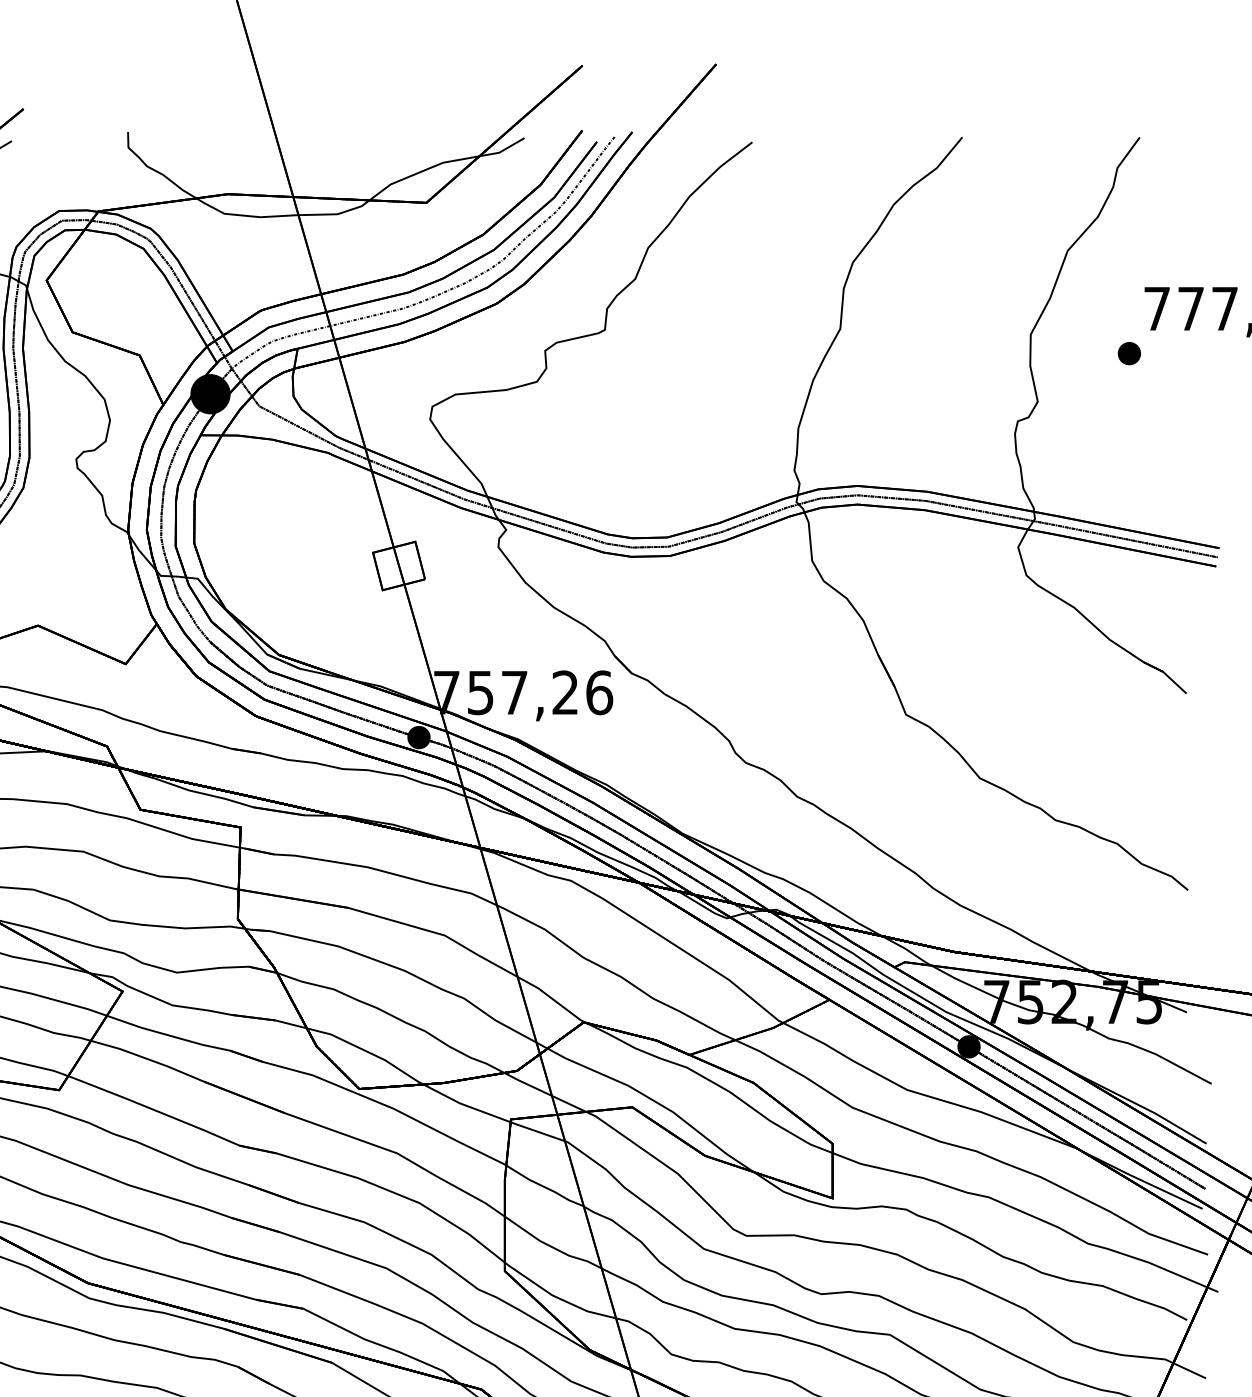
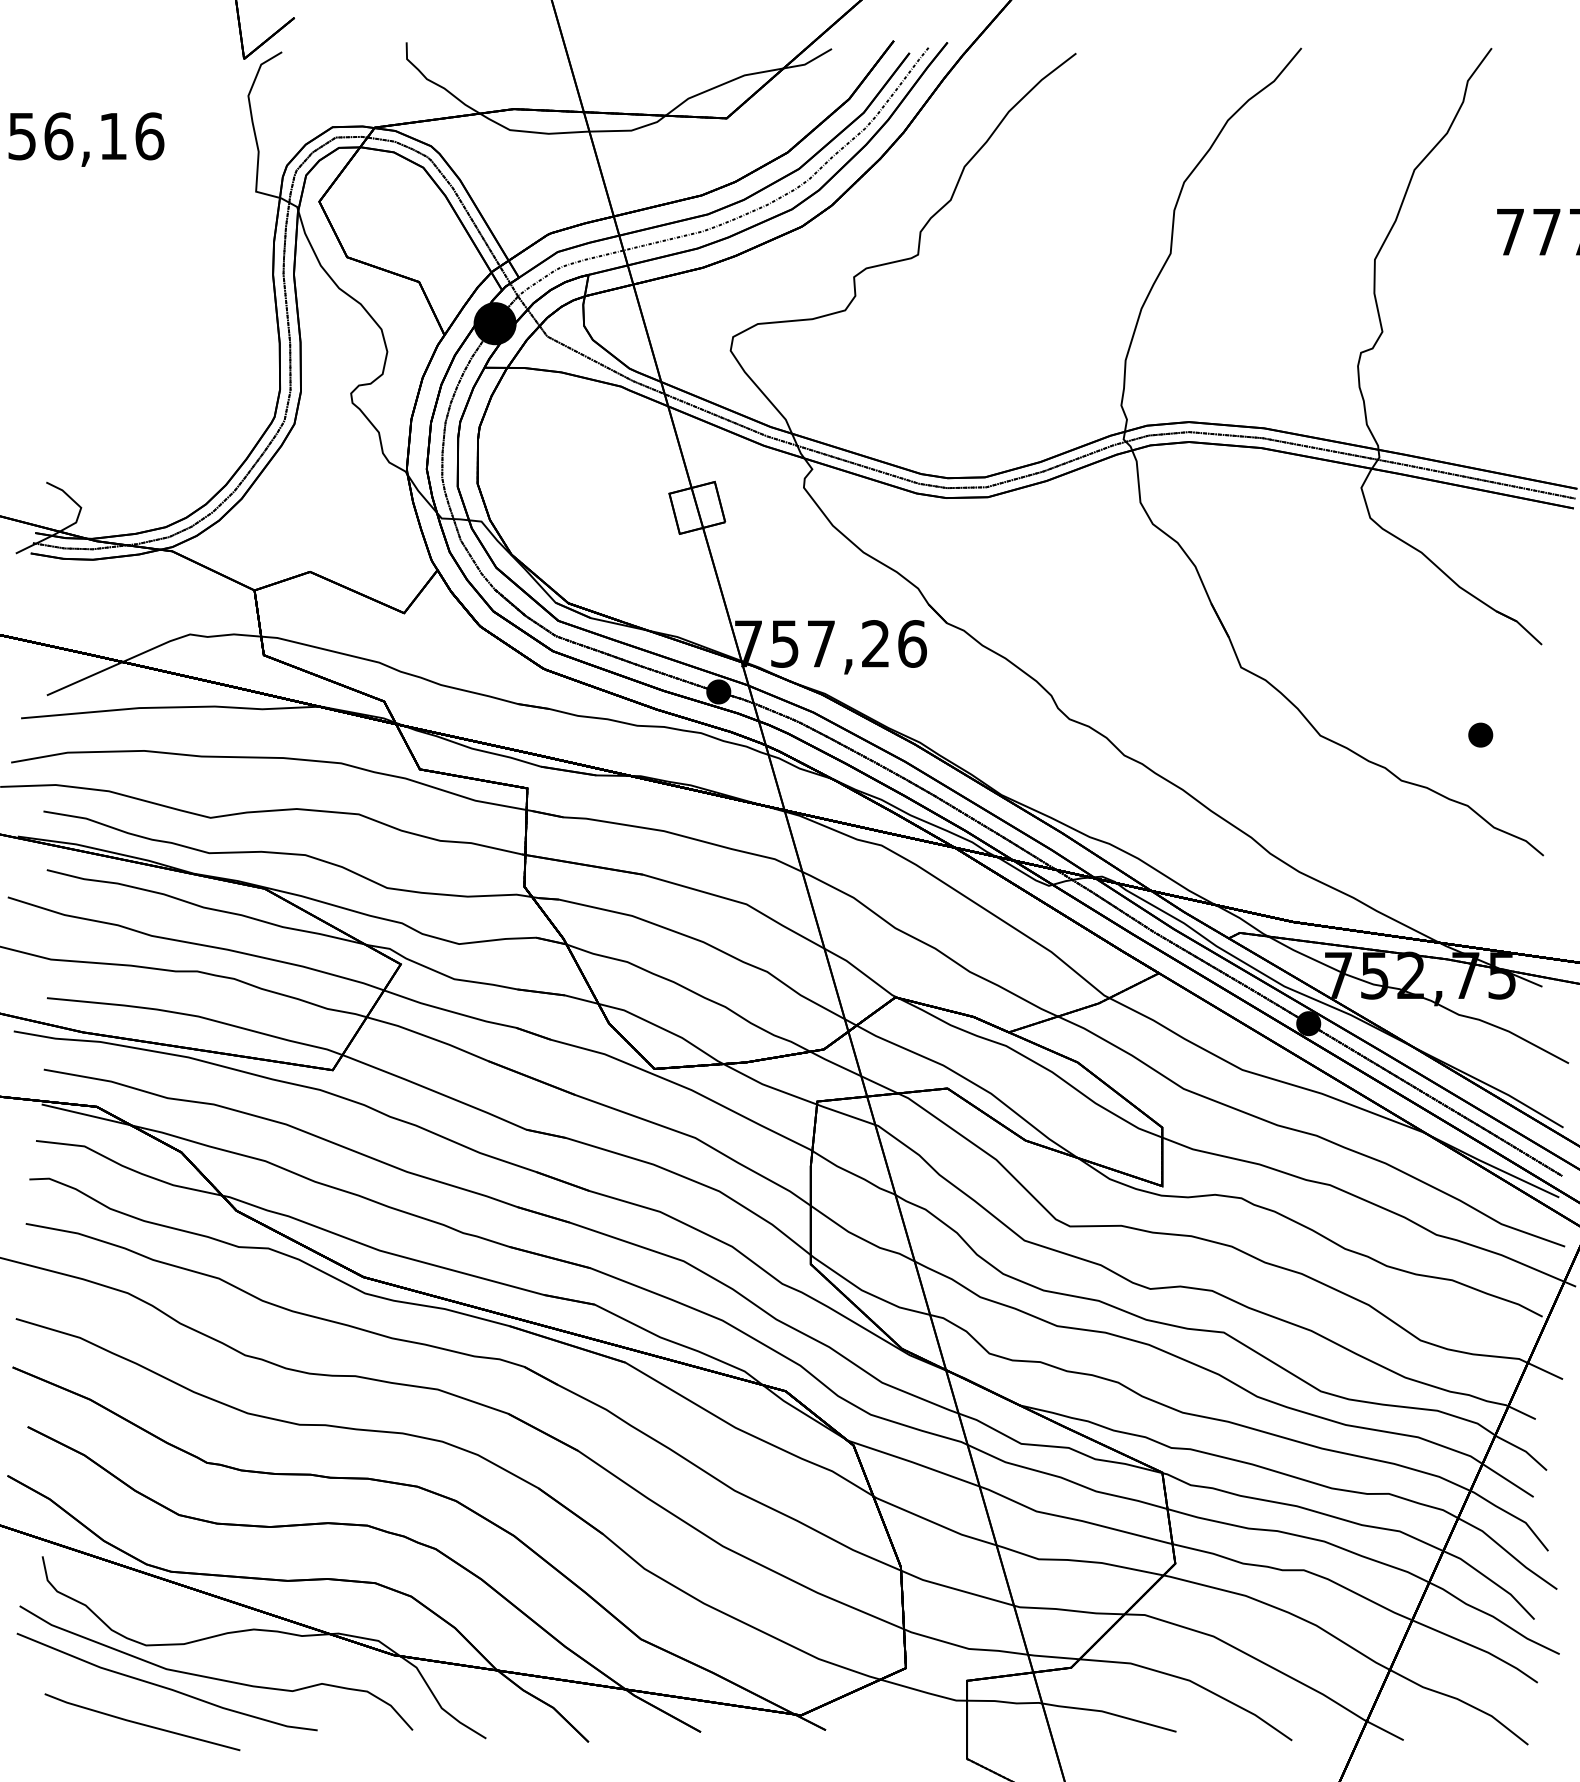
part: (1129, 353) -> (1480, 734), moved

